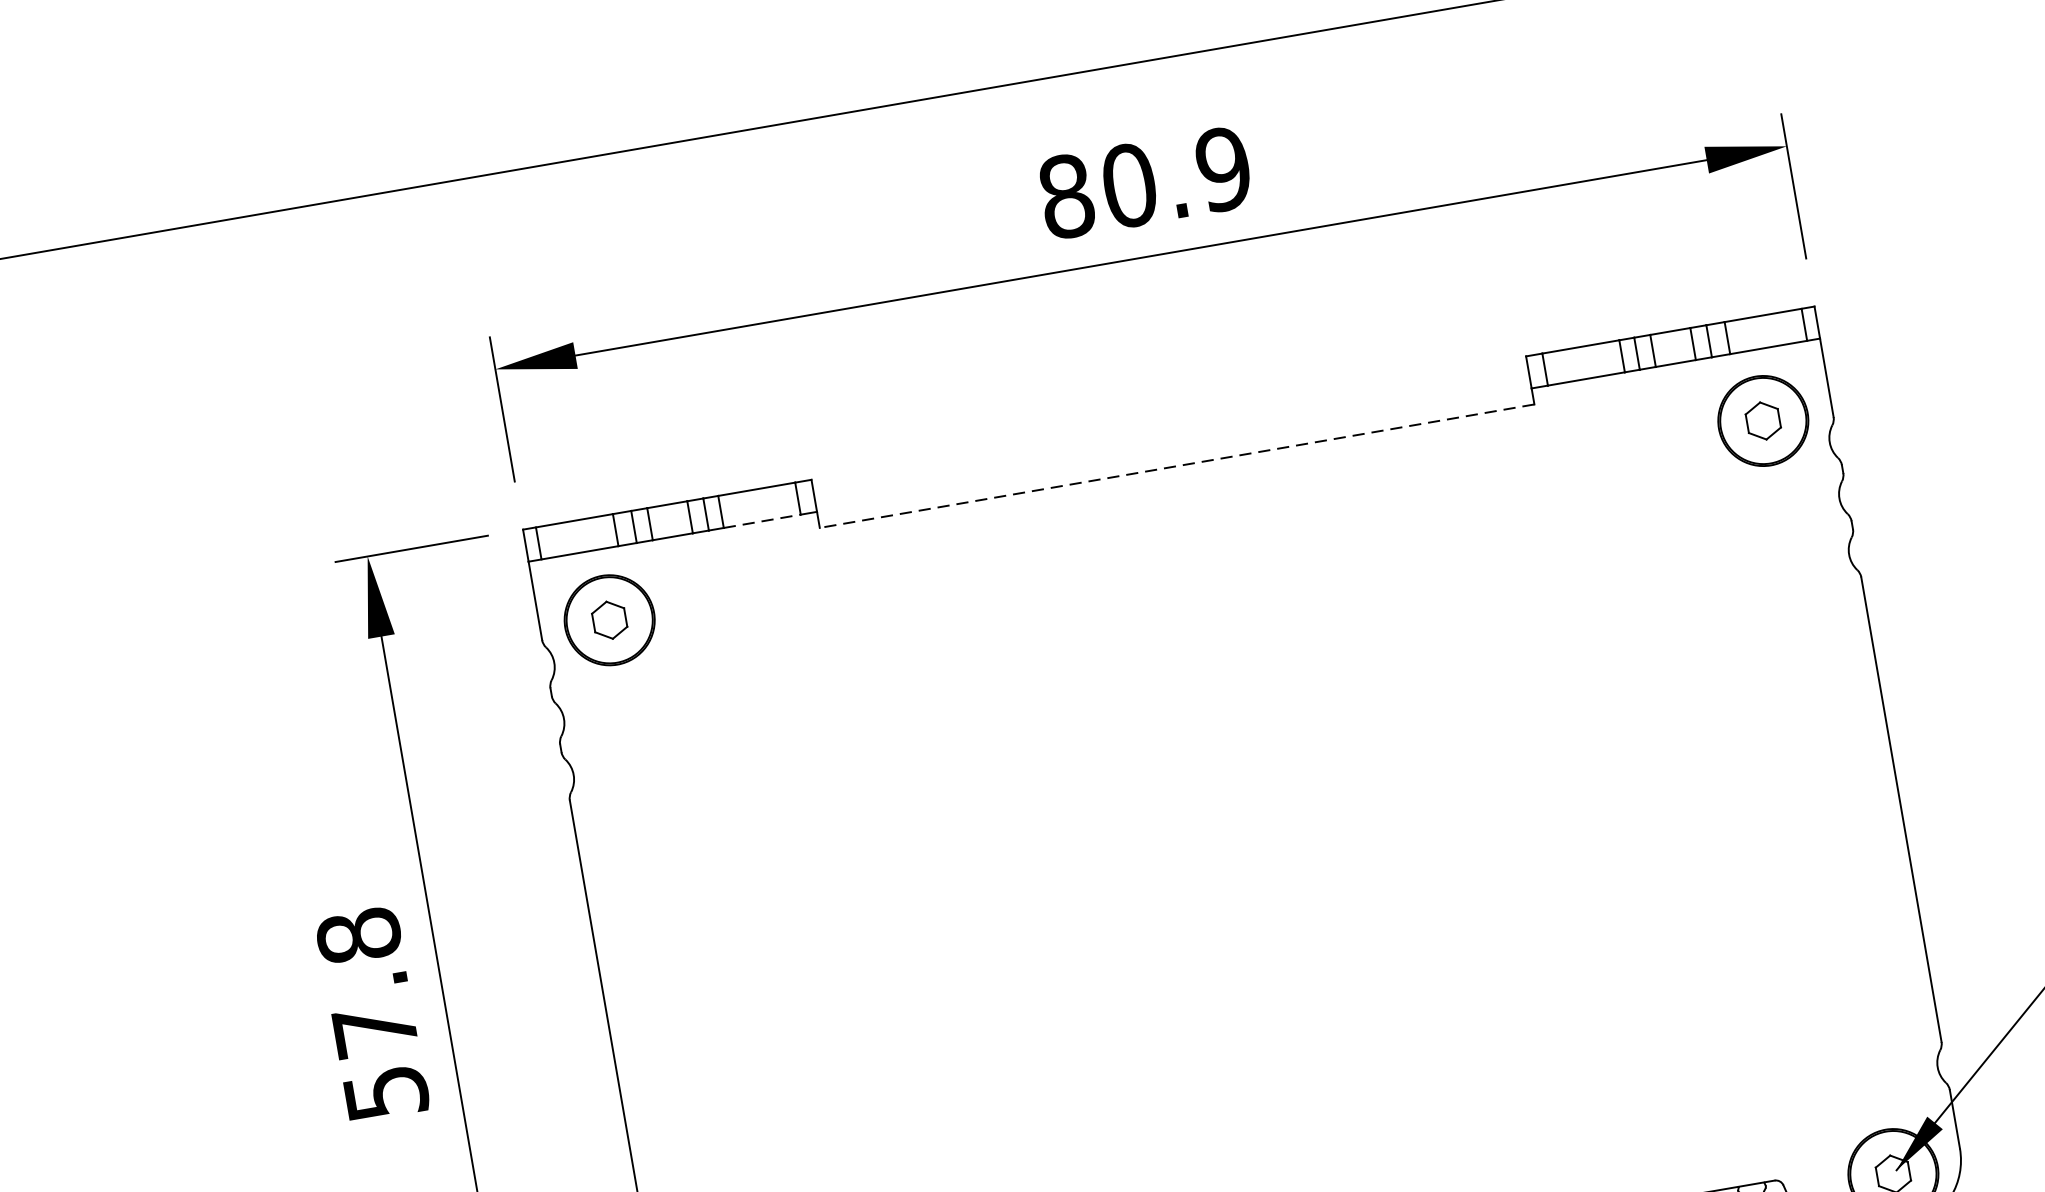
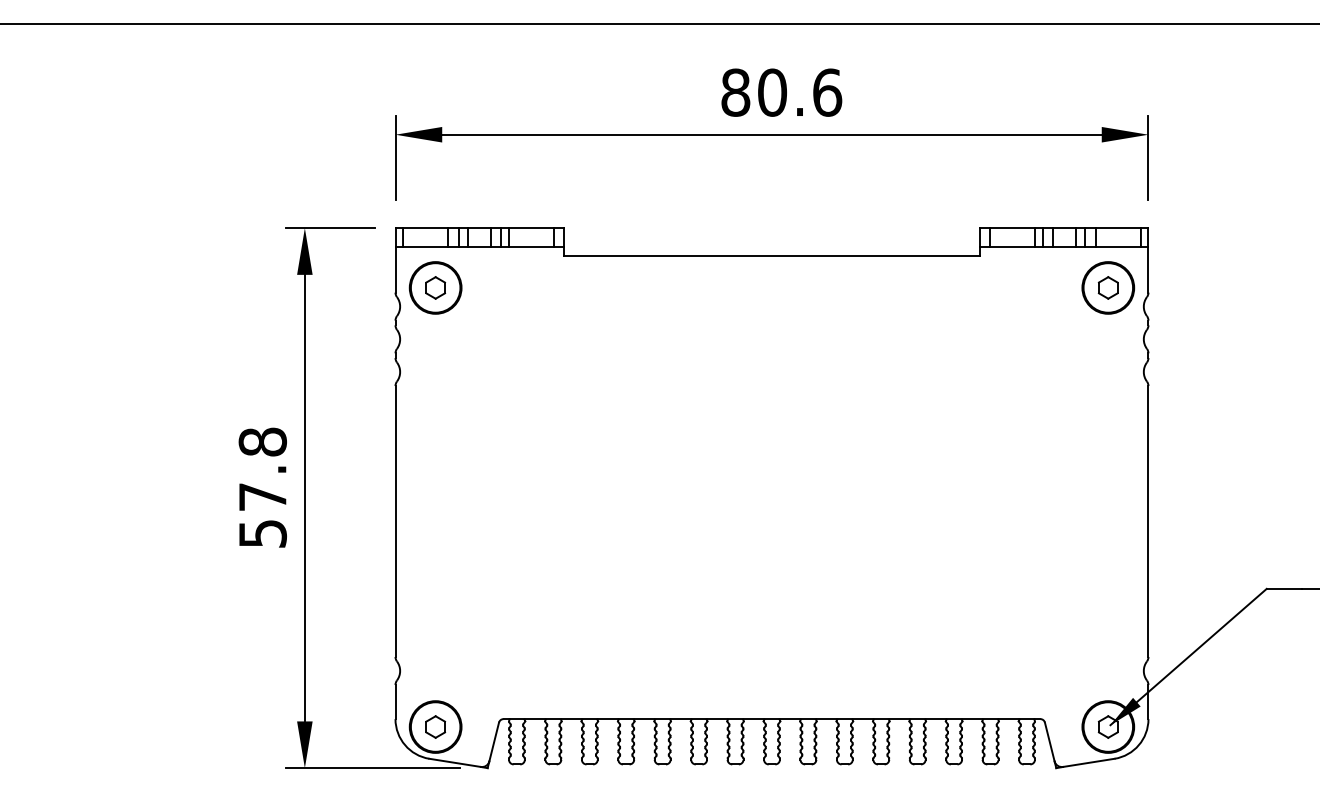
text: (1223, 168) -> (827, 92), 80.9 -> 80.6
line: (1176, 466) -> (771, 256), dashed -> solid
line: (763, 520) -> (532, 246), dashed -> solid

